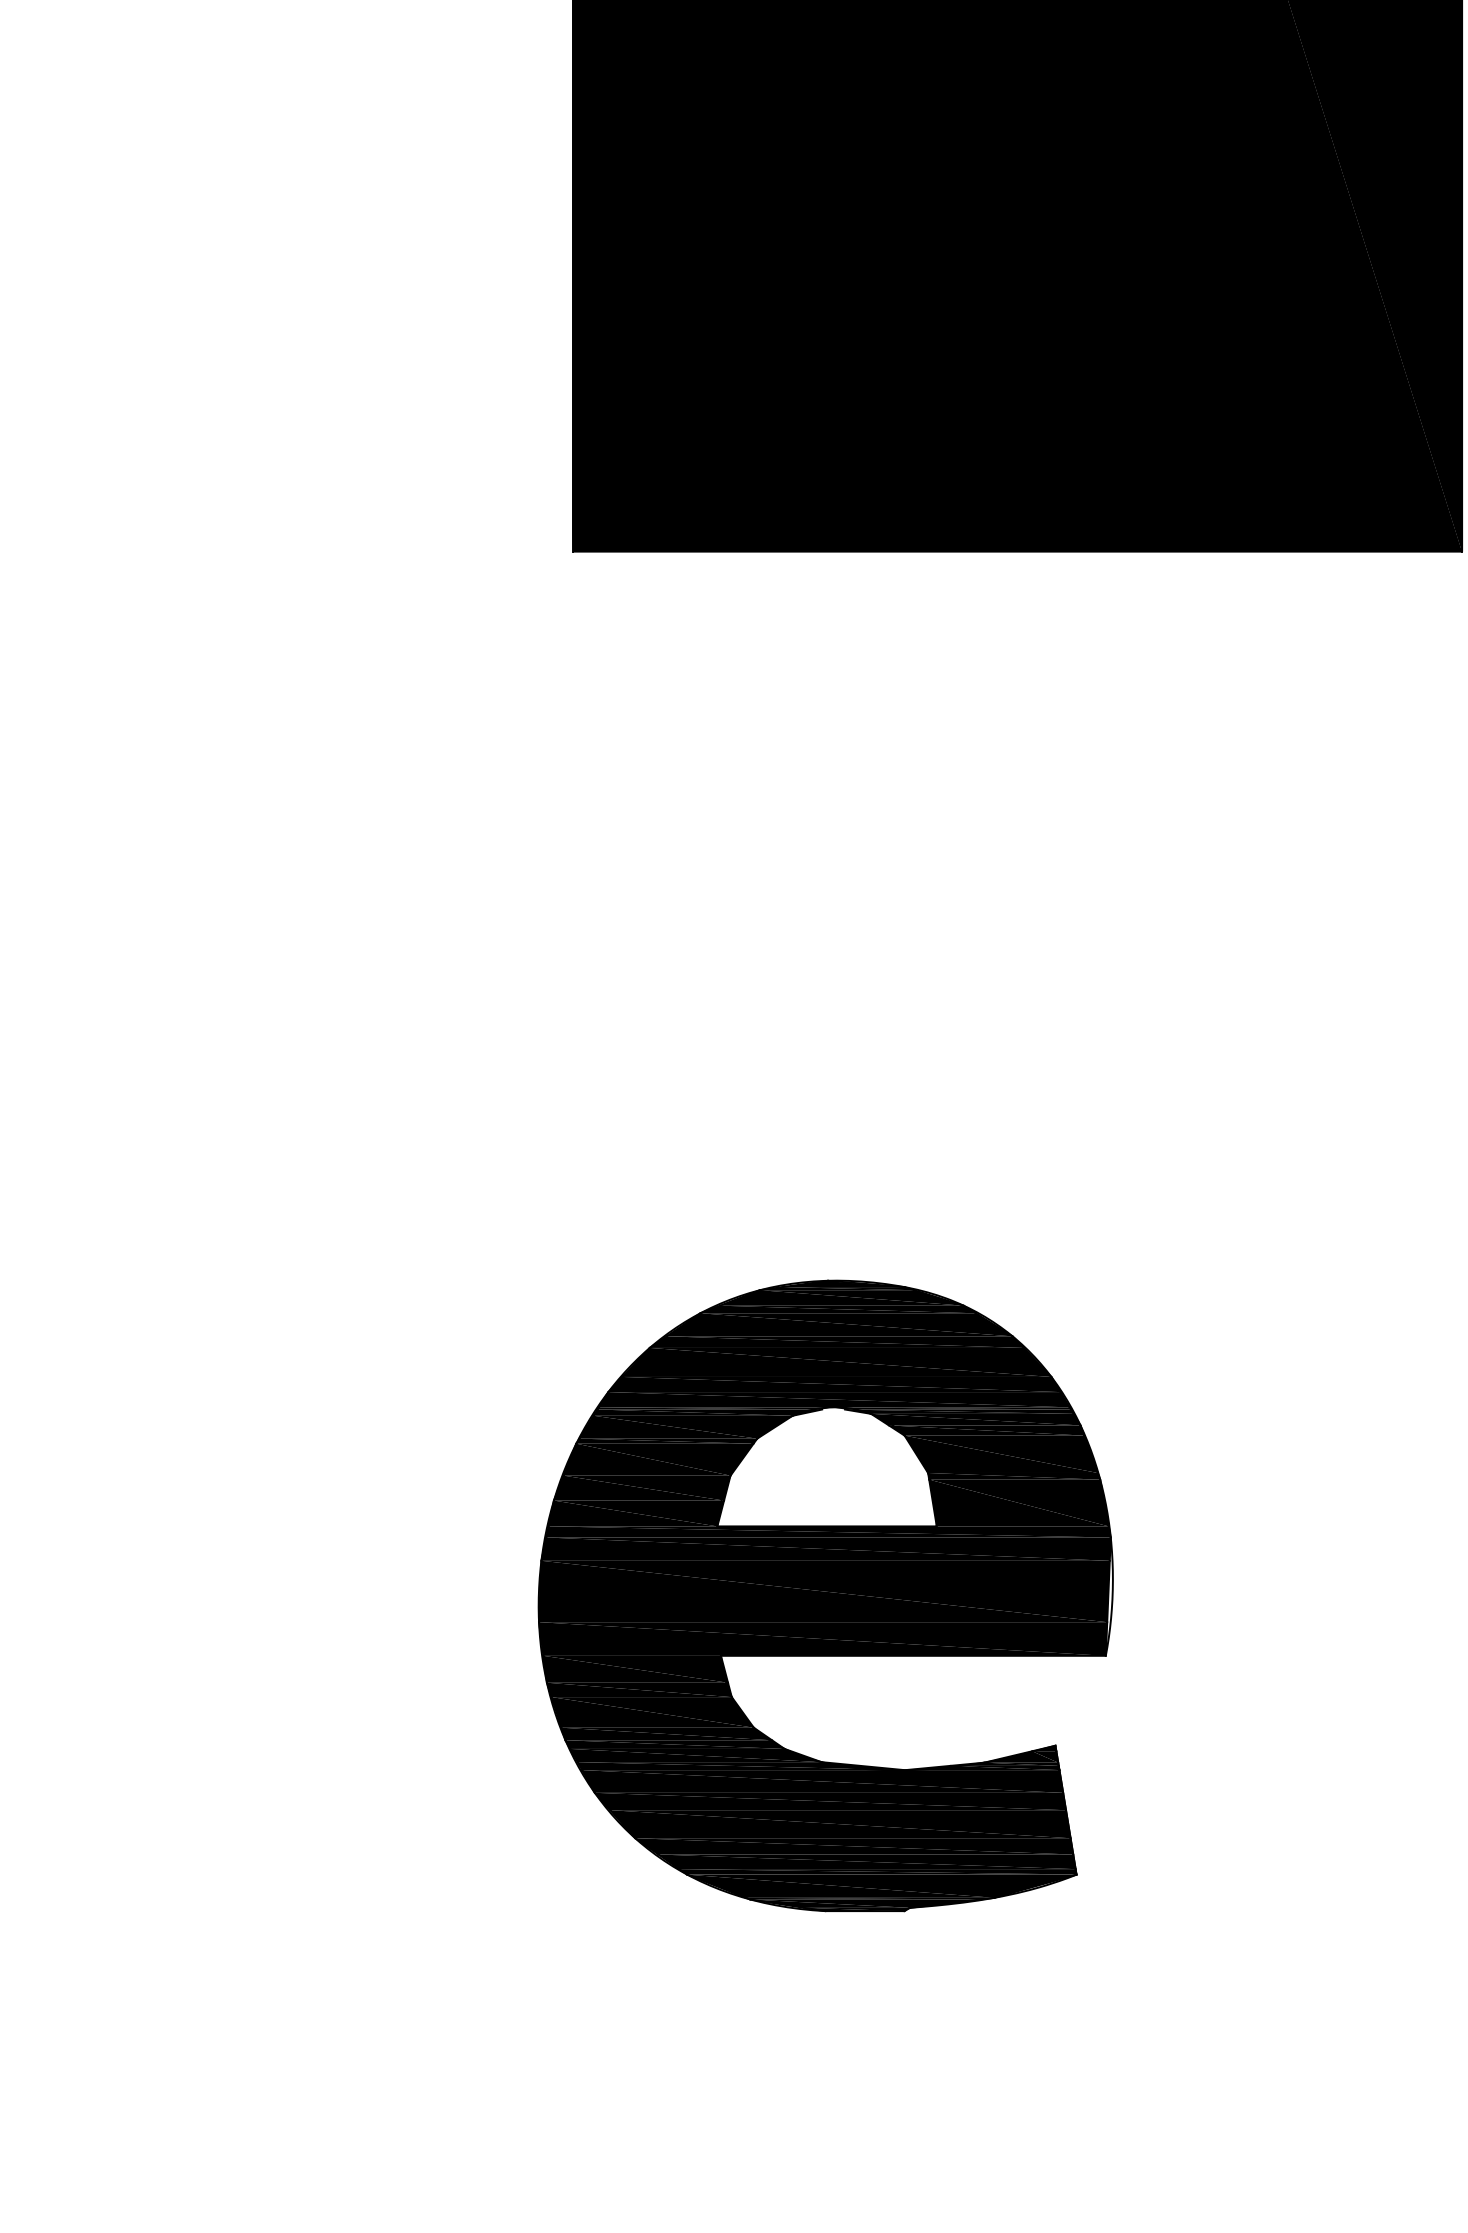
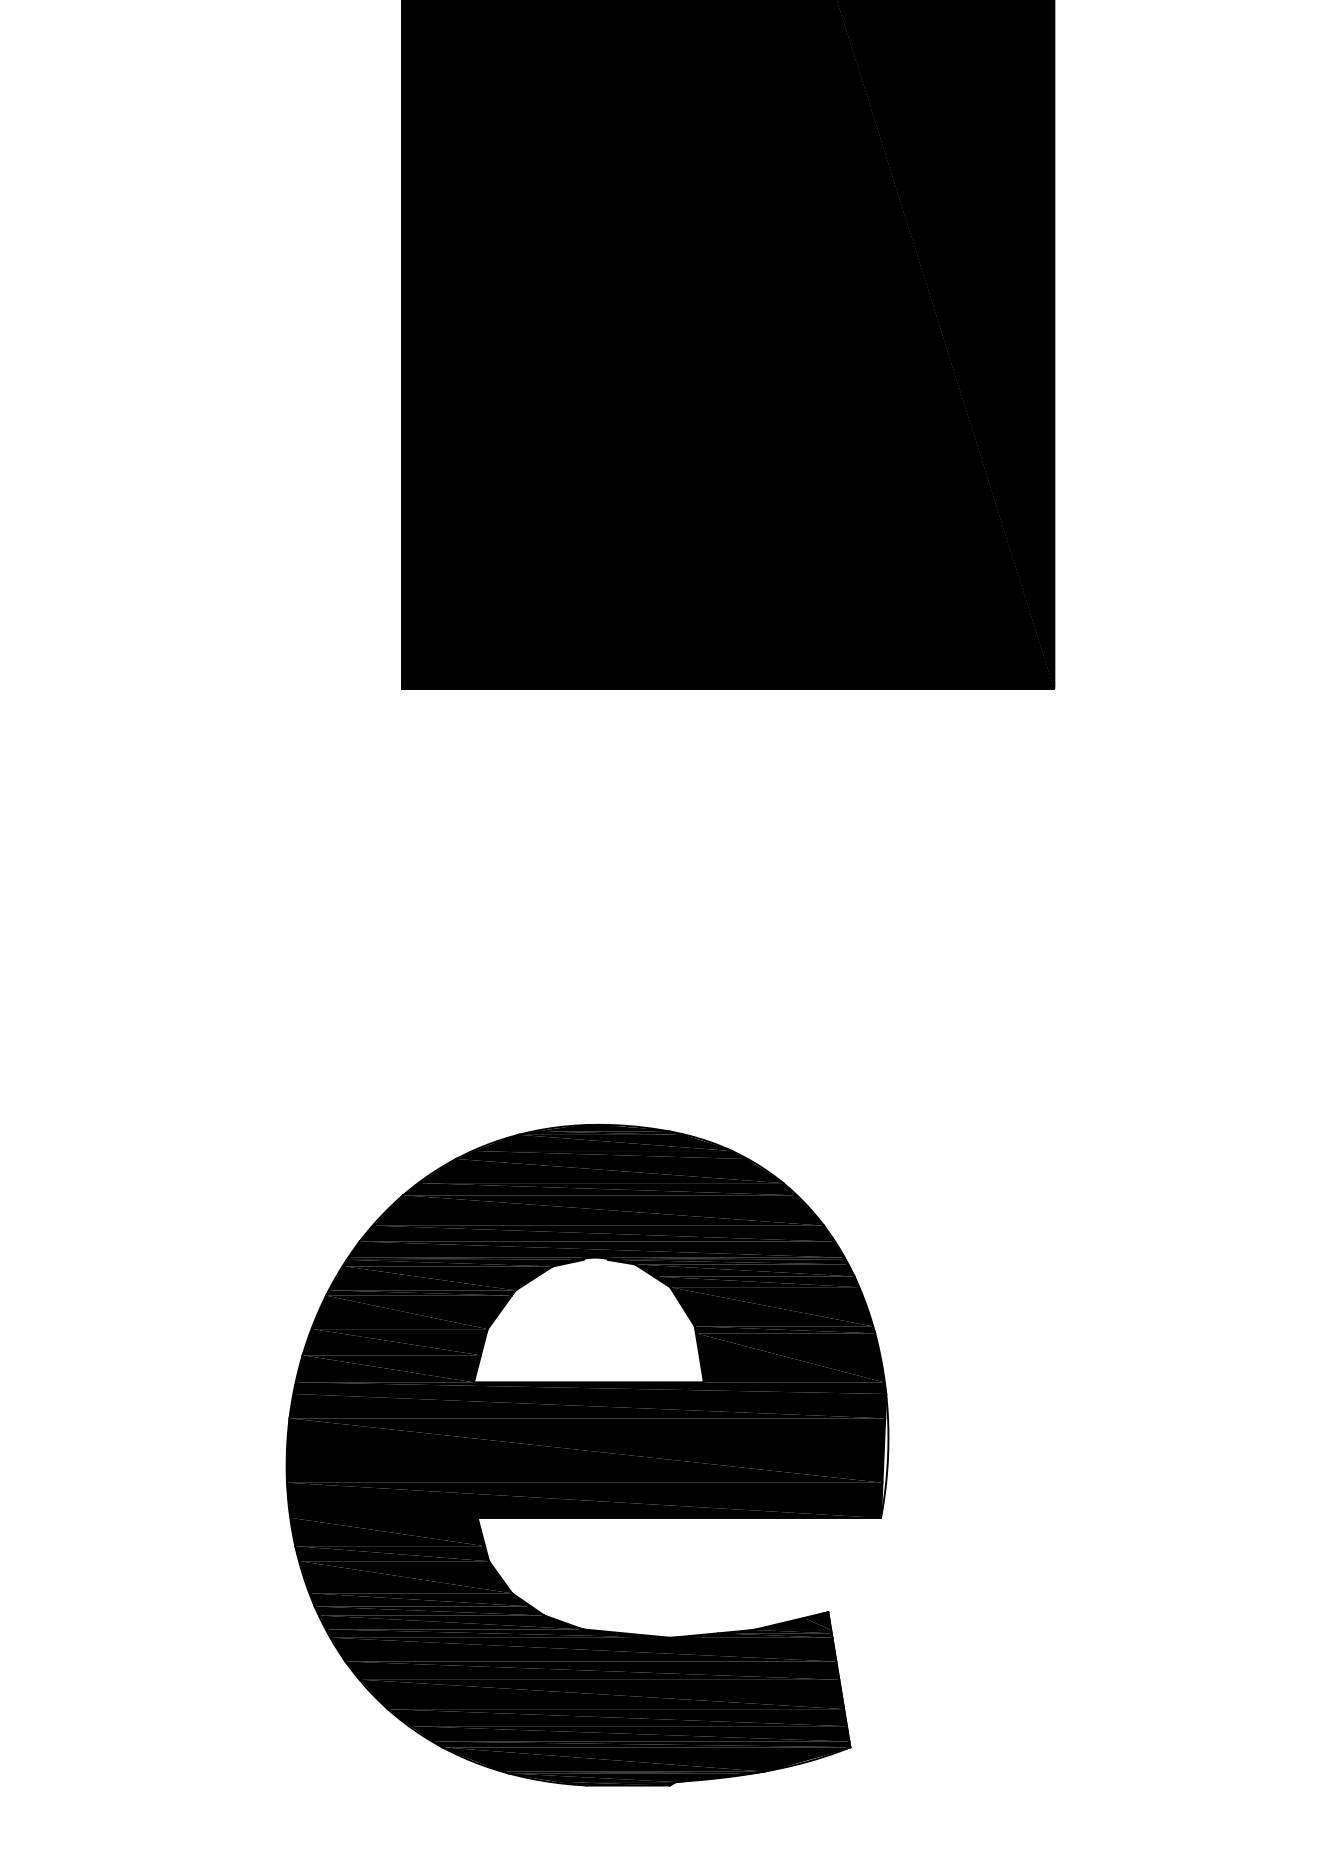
part: (825, 1595) -> (587, 1454), size x1.43

